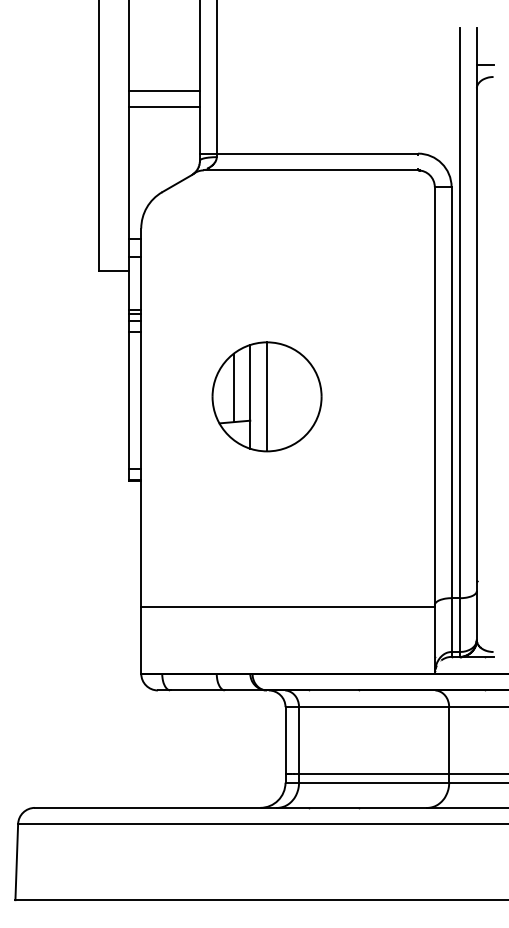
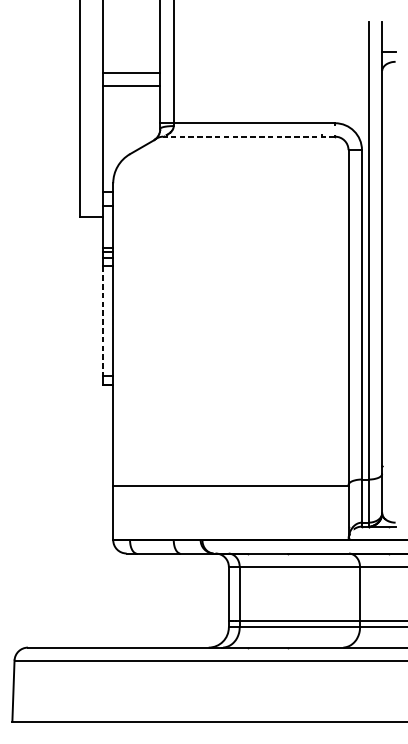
line: (310, 170) -> (248, 136), solid -> dashed
part: (266, 396) -> (213, 317), removed
line: (128, 400) -> (103, 321), solid -> dashed

